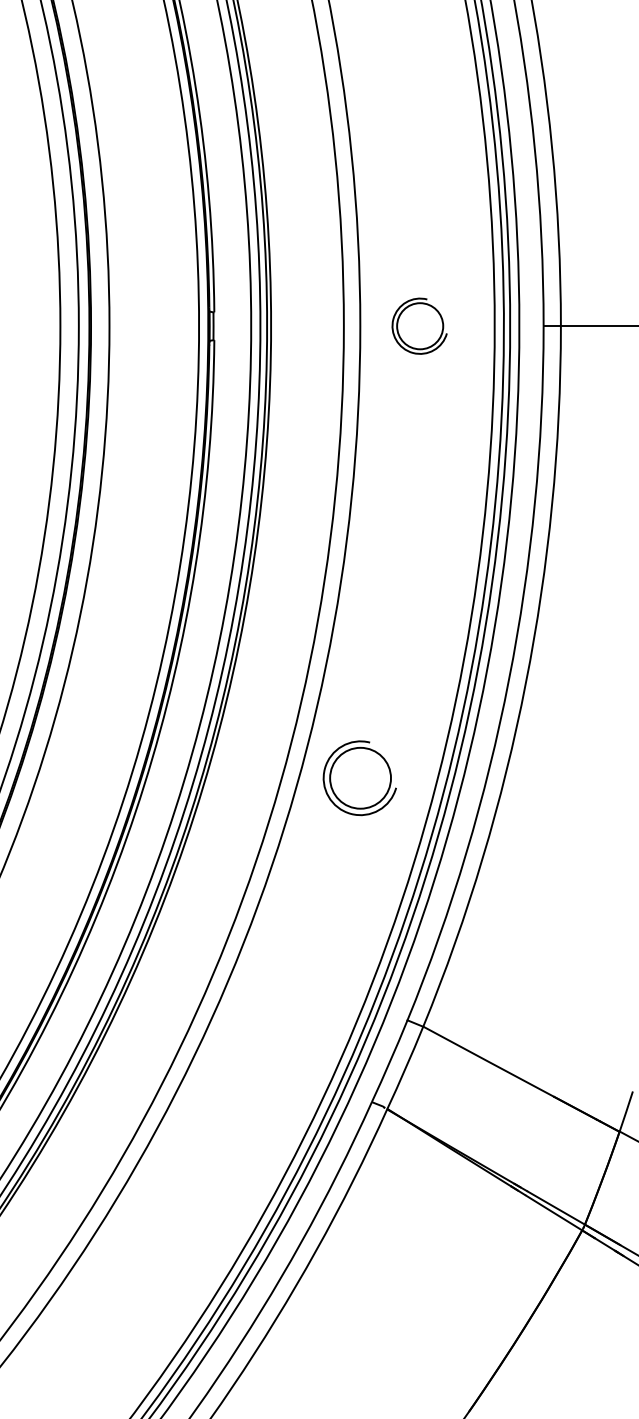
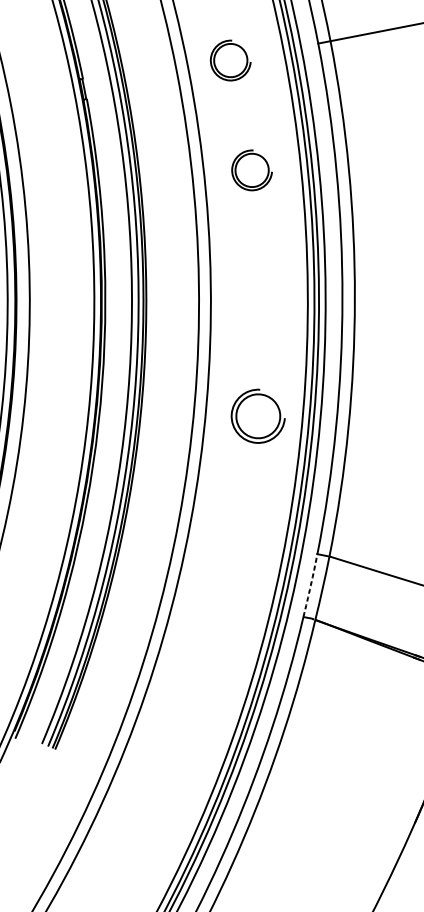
part: (419, 480) -> (251, 169), added
part: (359, 778) -> (257, 416), moved
arc: (390, 1061) -> (311, 585), solid -> dashed

